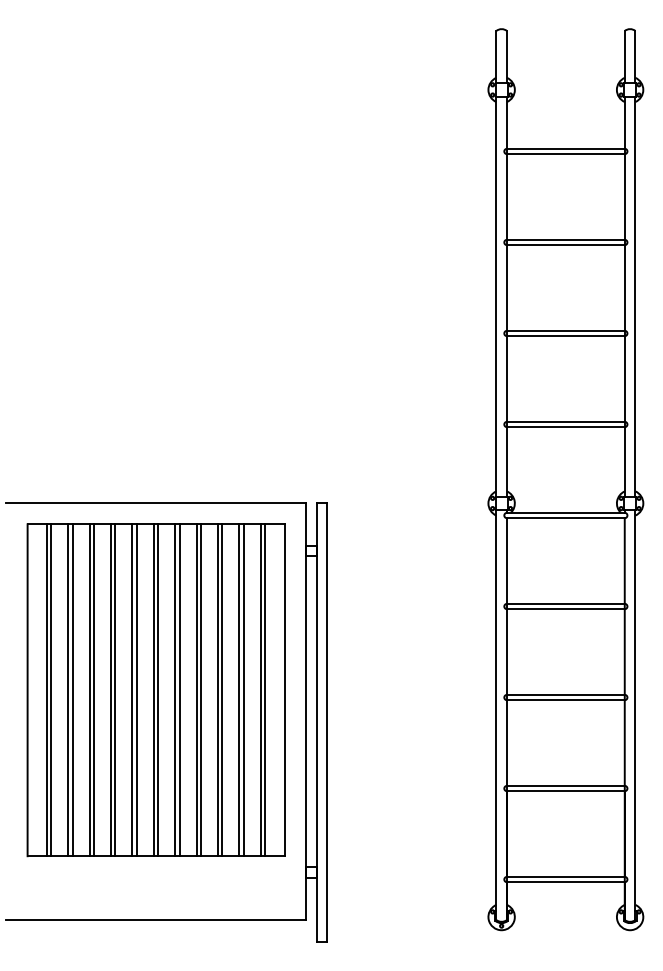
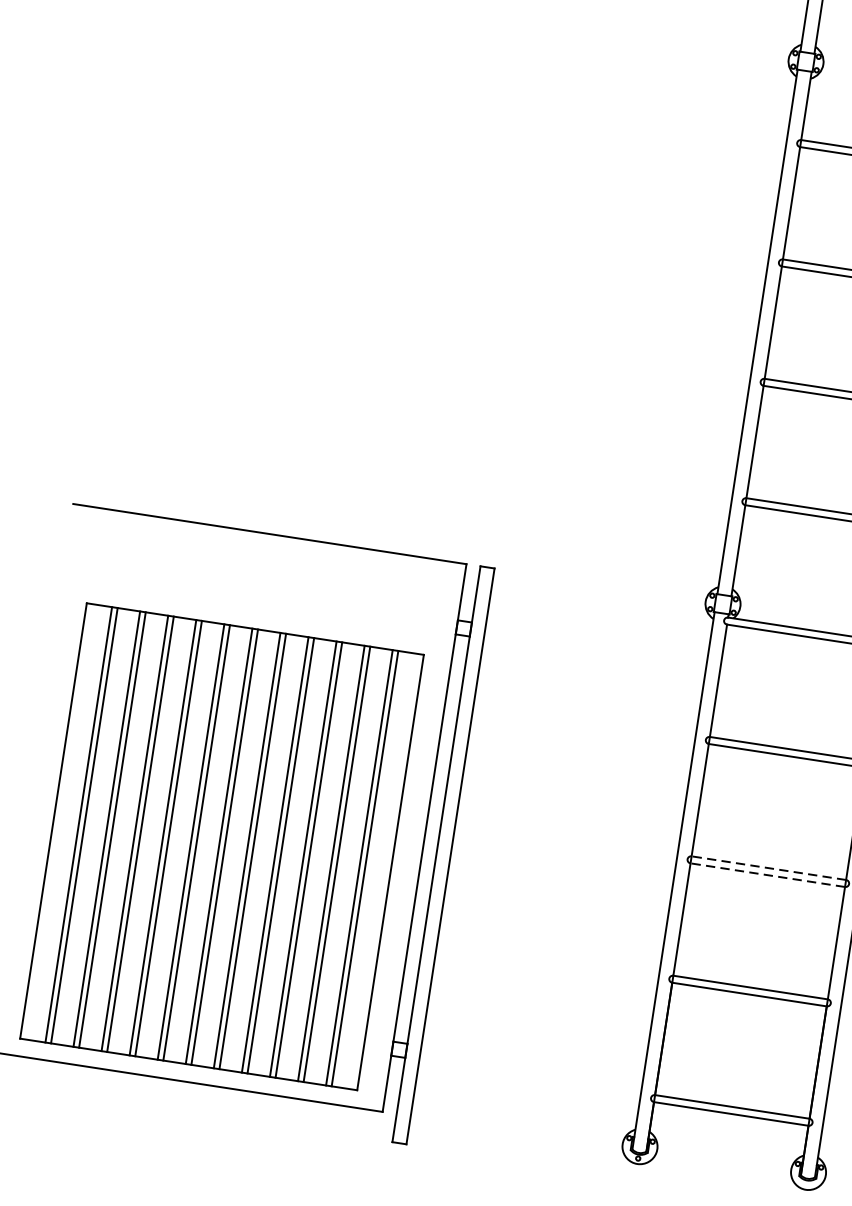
part: (155, 690) -> (221, 846), moved
line: (565, 694) -> (768, 867), solid -> dashed
line: (565, 700) -> (767, 875), solid -> dashed

